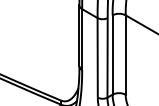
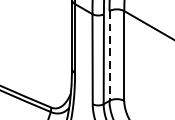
line: (112, 54) -> (109, 55), solid -> dashed

